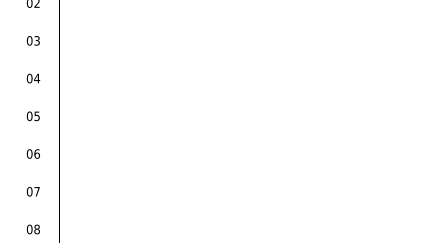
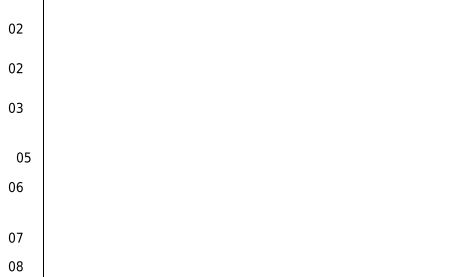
text: (36, 41) -> (19, 68), 03 -> 02
text: (36, 78) -> (19, 107), 04 -> 03
text: (33, 116) -> (23, 157), moved
text: (33, 191) -> (15, 237), moved

